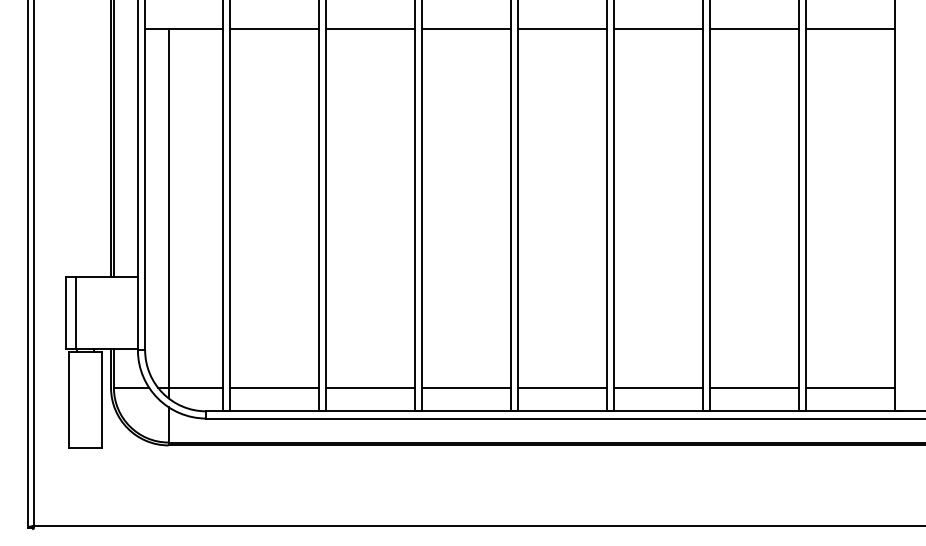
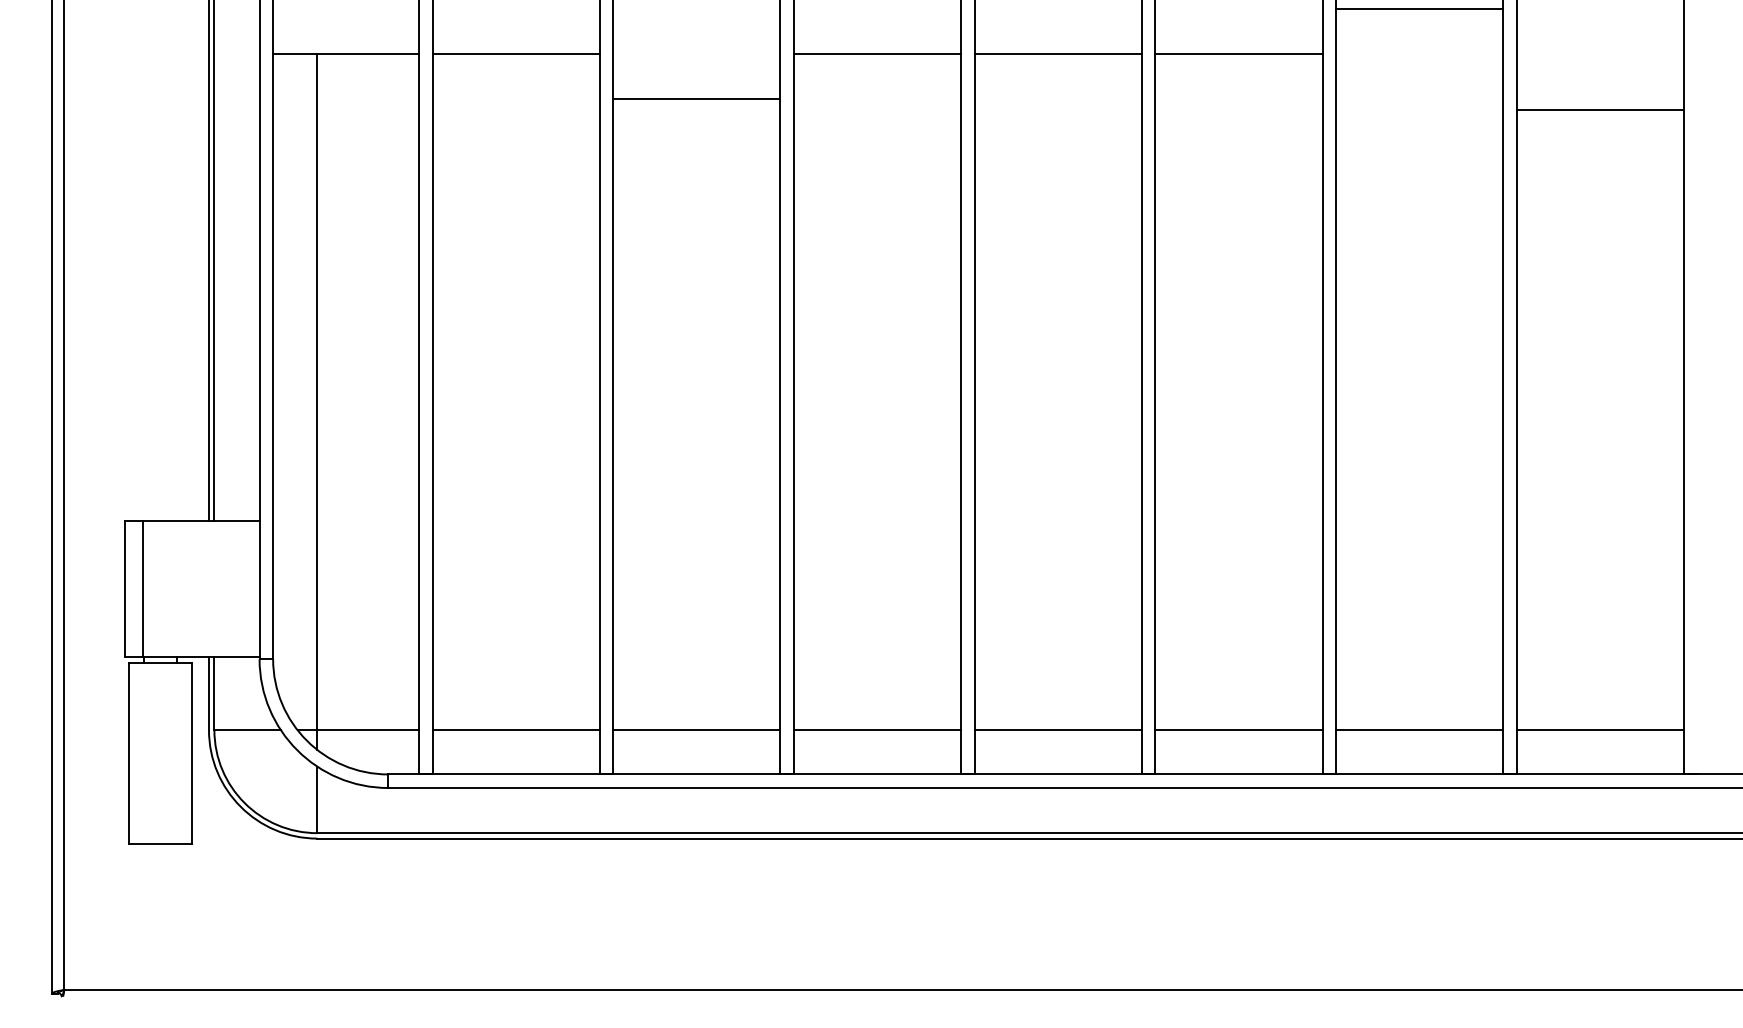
line: (369, 28) -> (695, 98), moved
line: (753, 28) -> (1418, 8), moved
line: (849, 28) -> (1599, 110), moved

